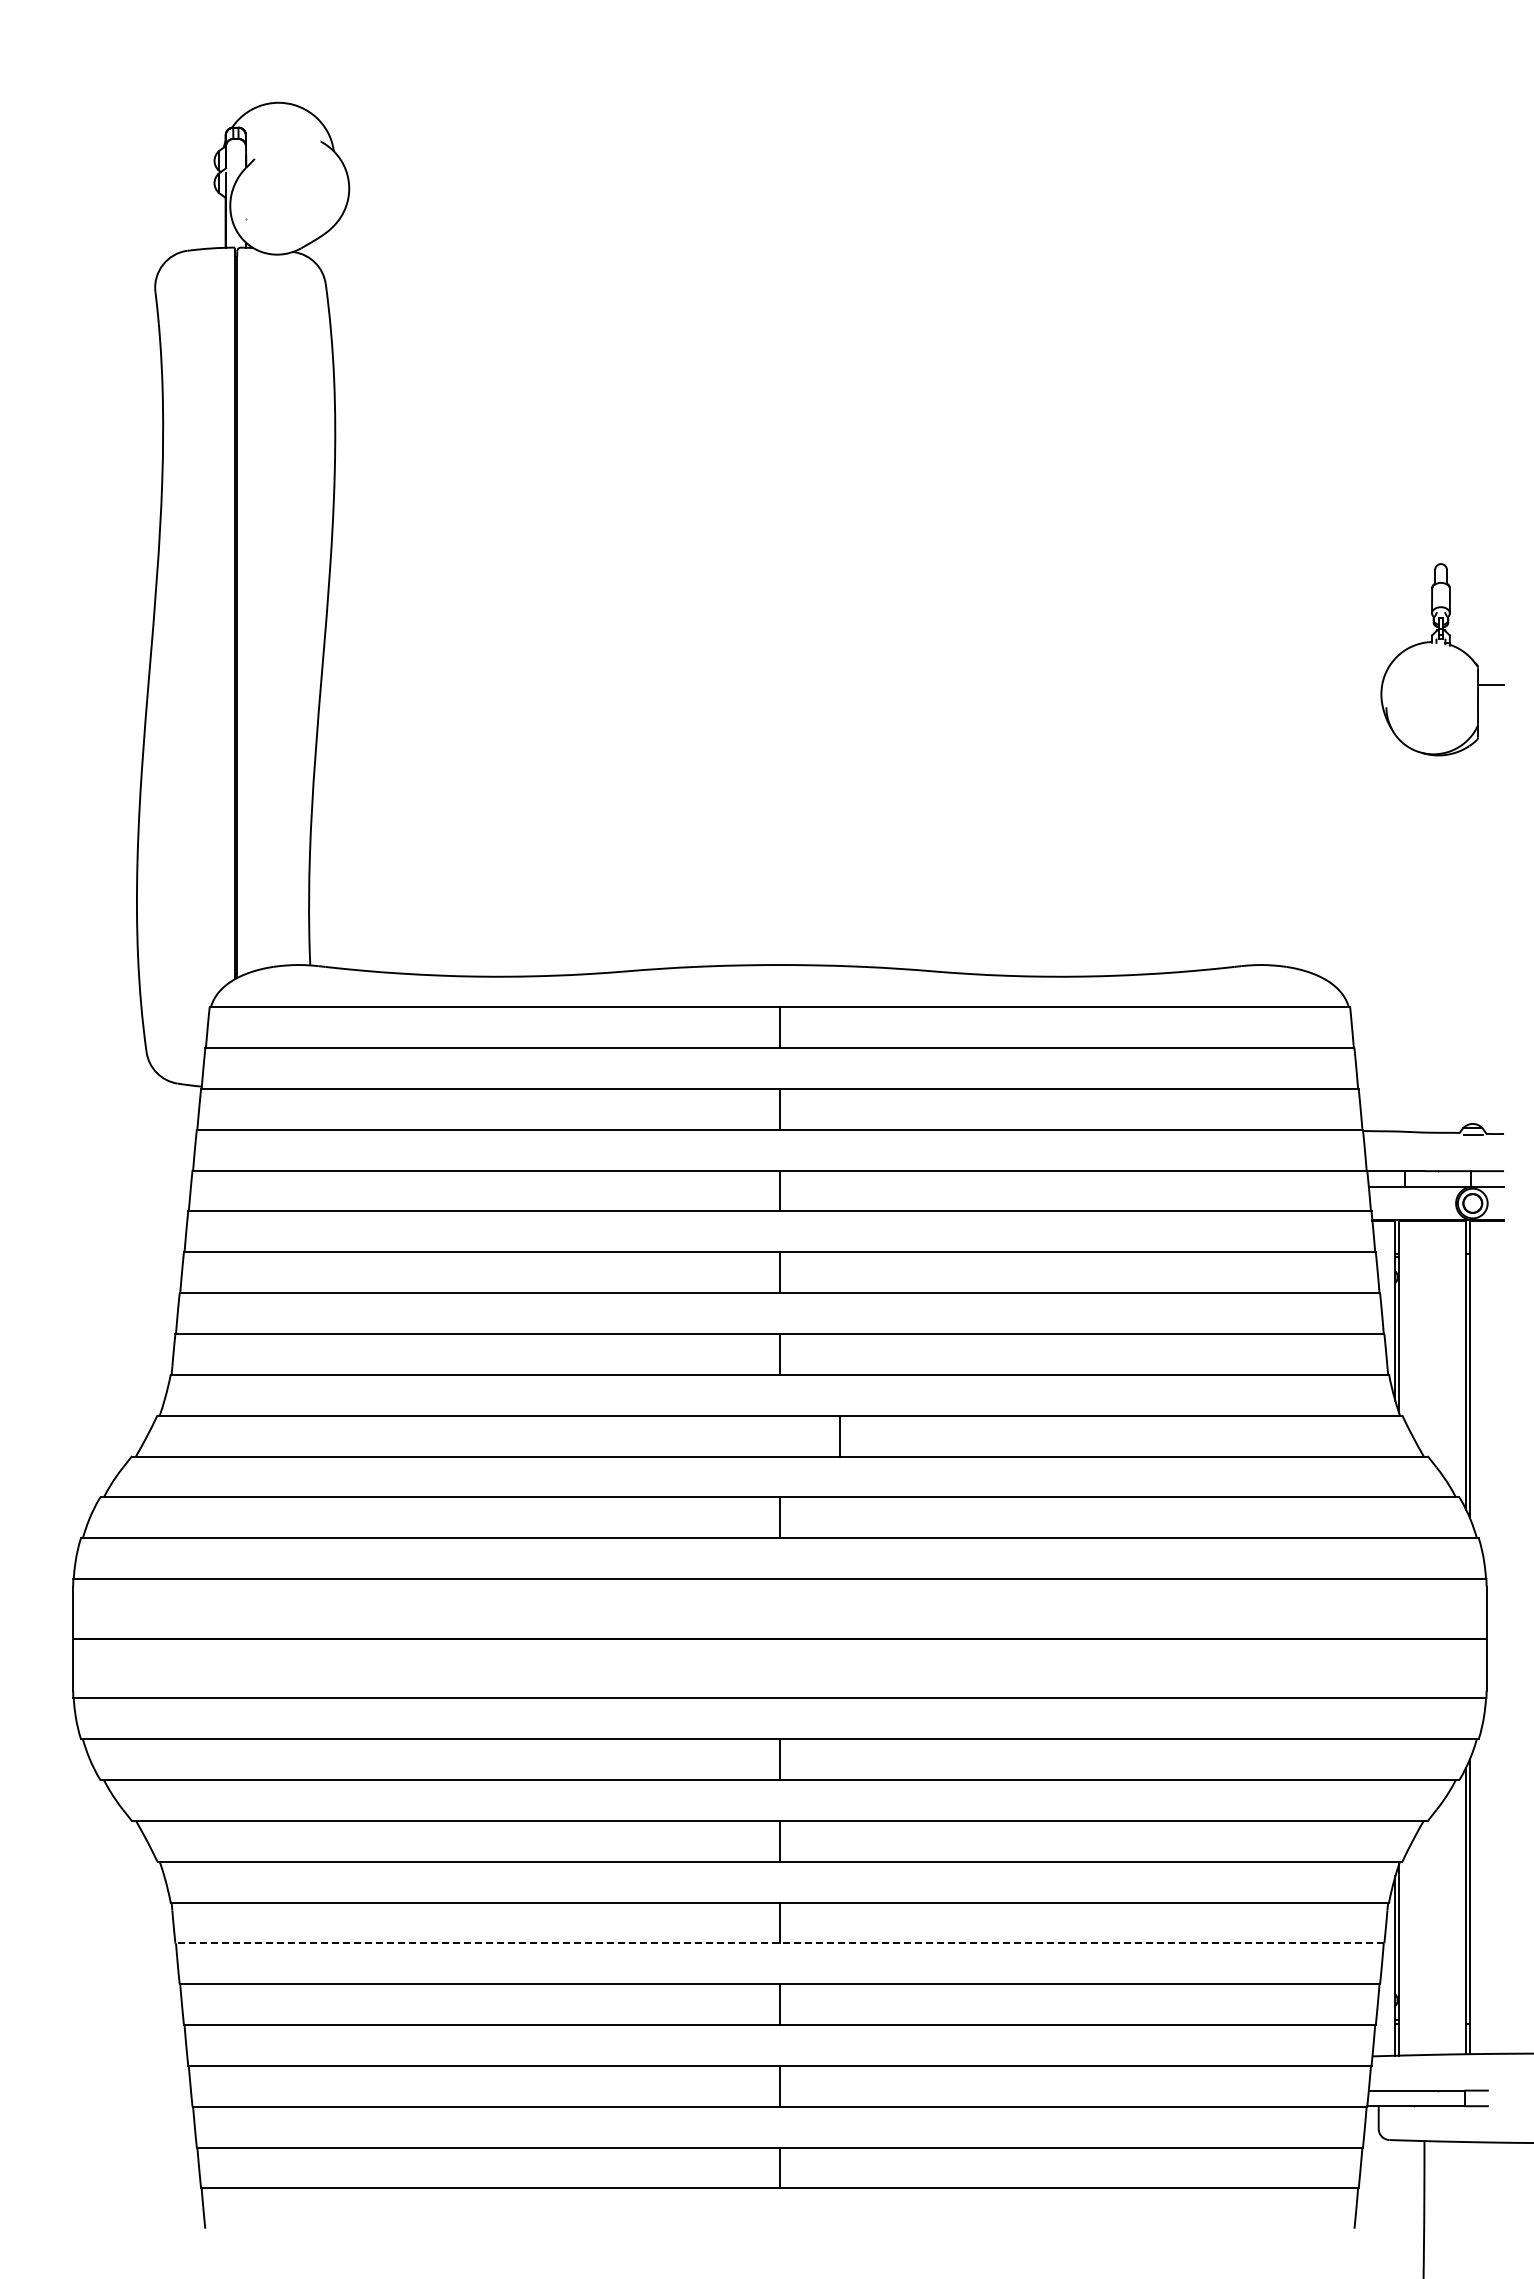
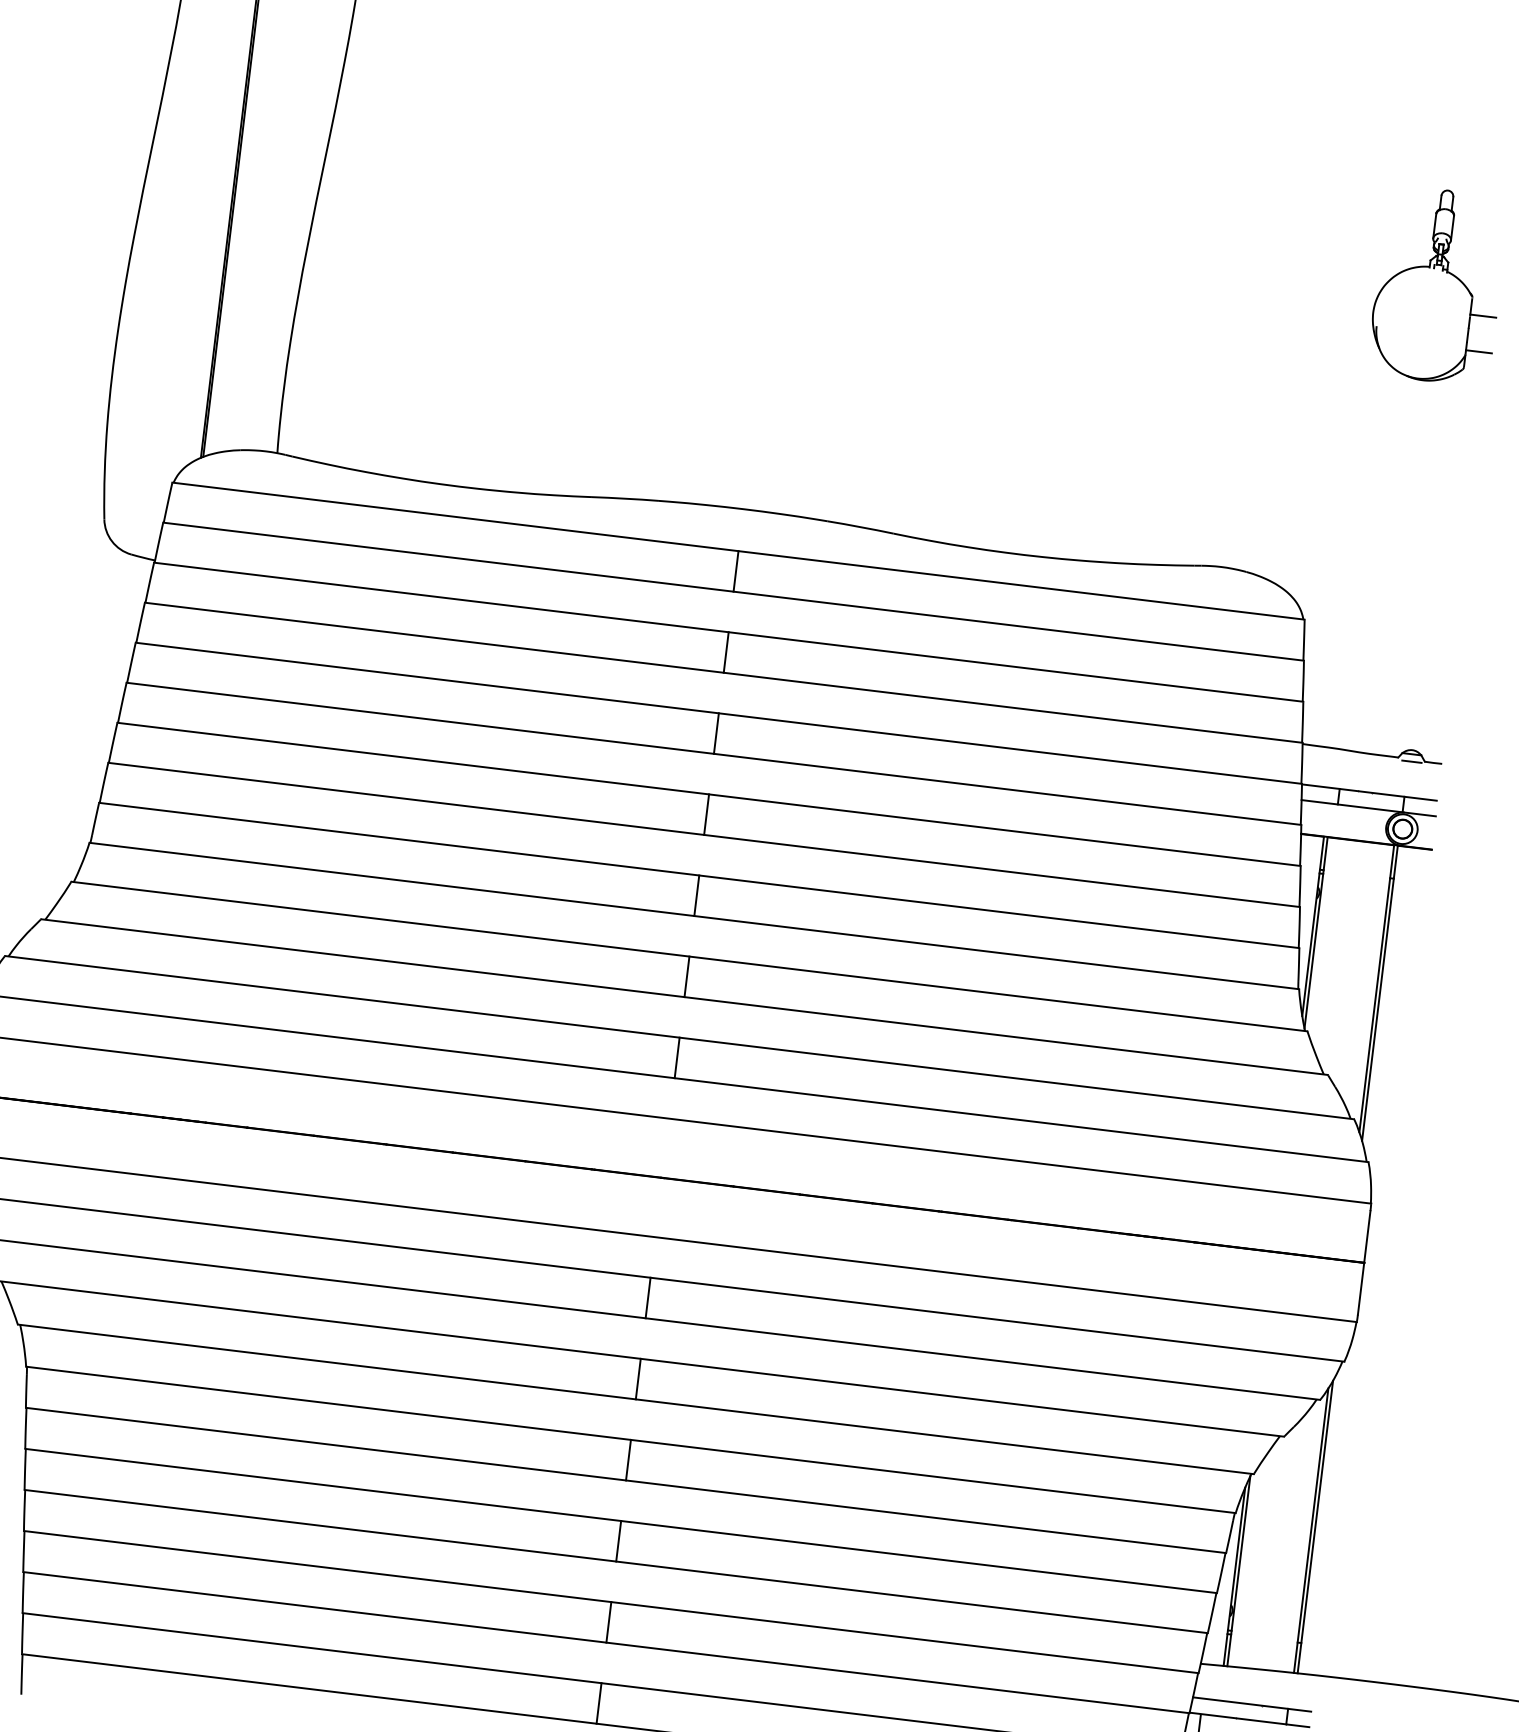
line: (1491, 720) -> (1479, 351), added
line: (839, 1435) -> (686, 976), moved
line: (779, 1943) -> (625, 1480), dashed -> solid

